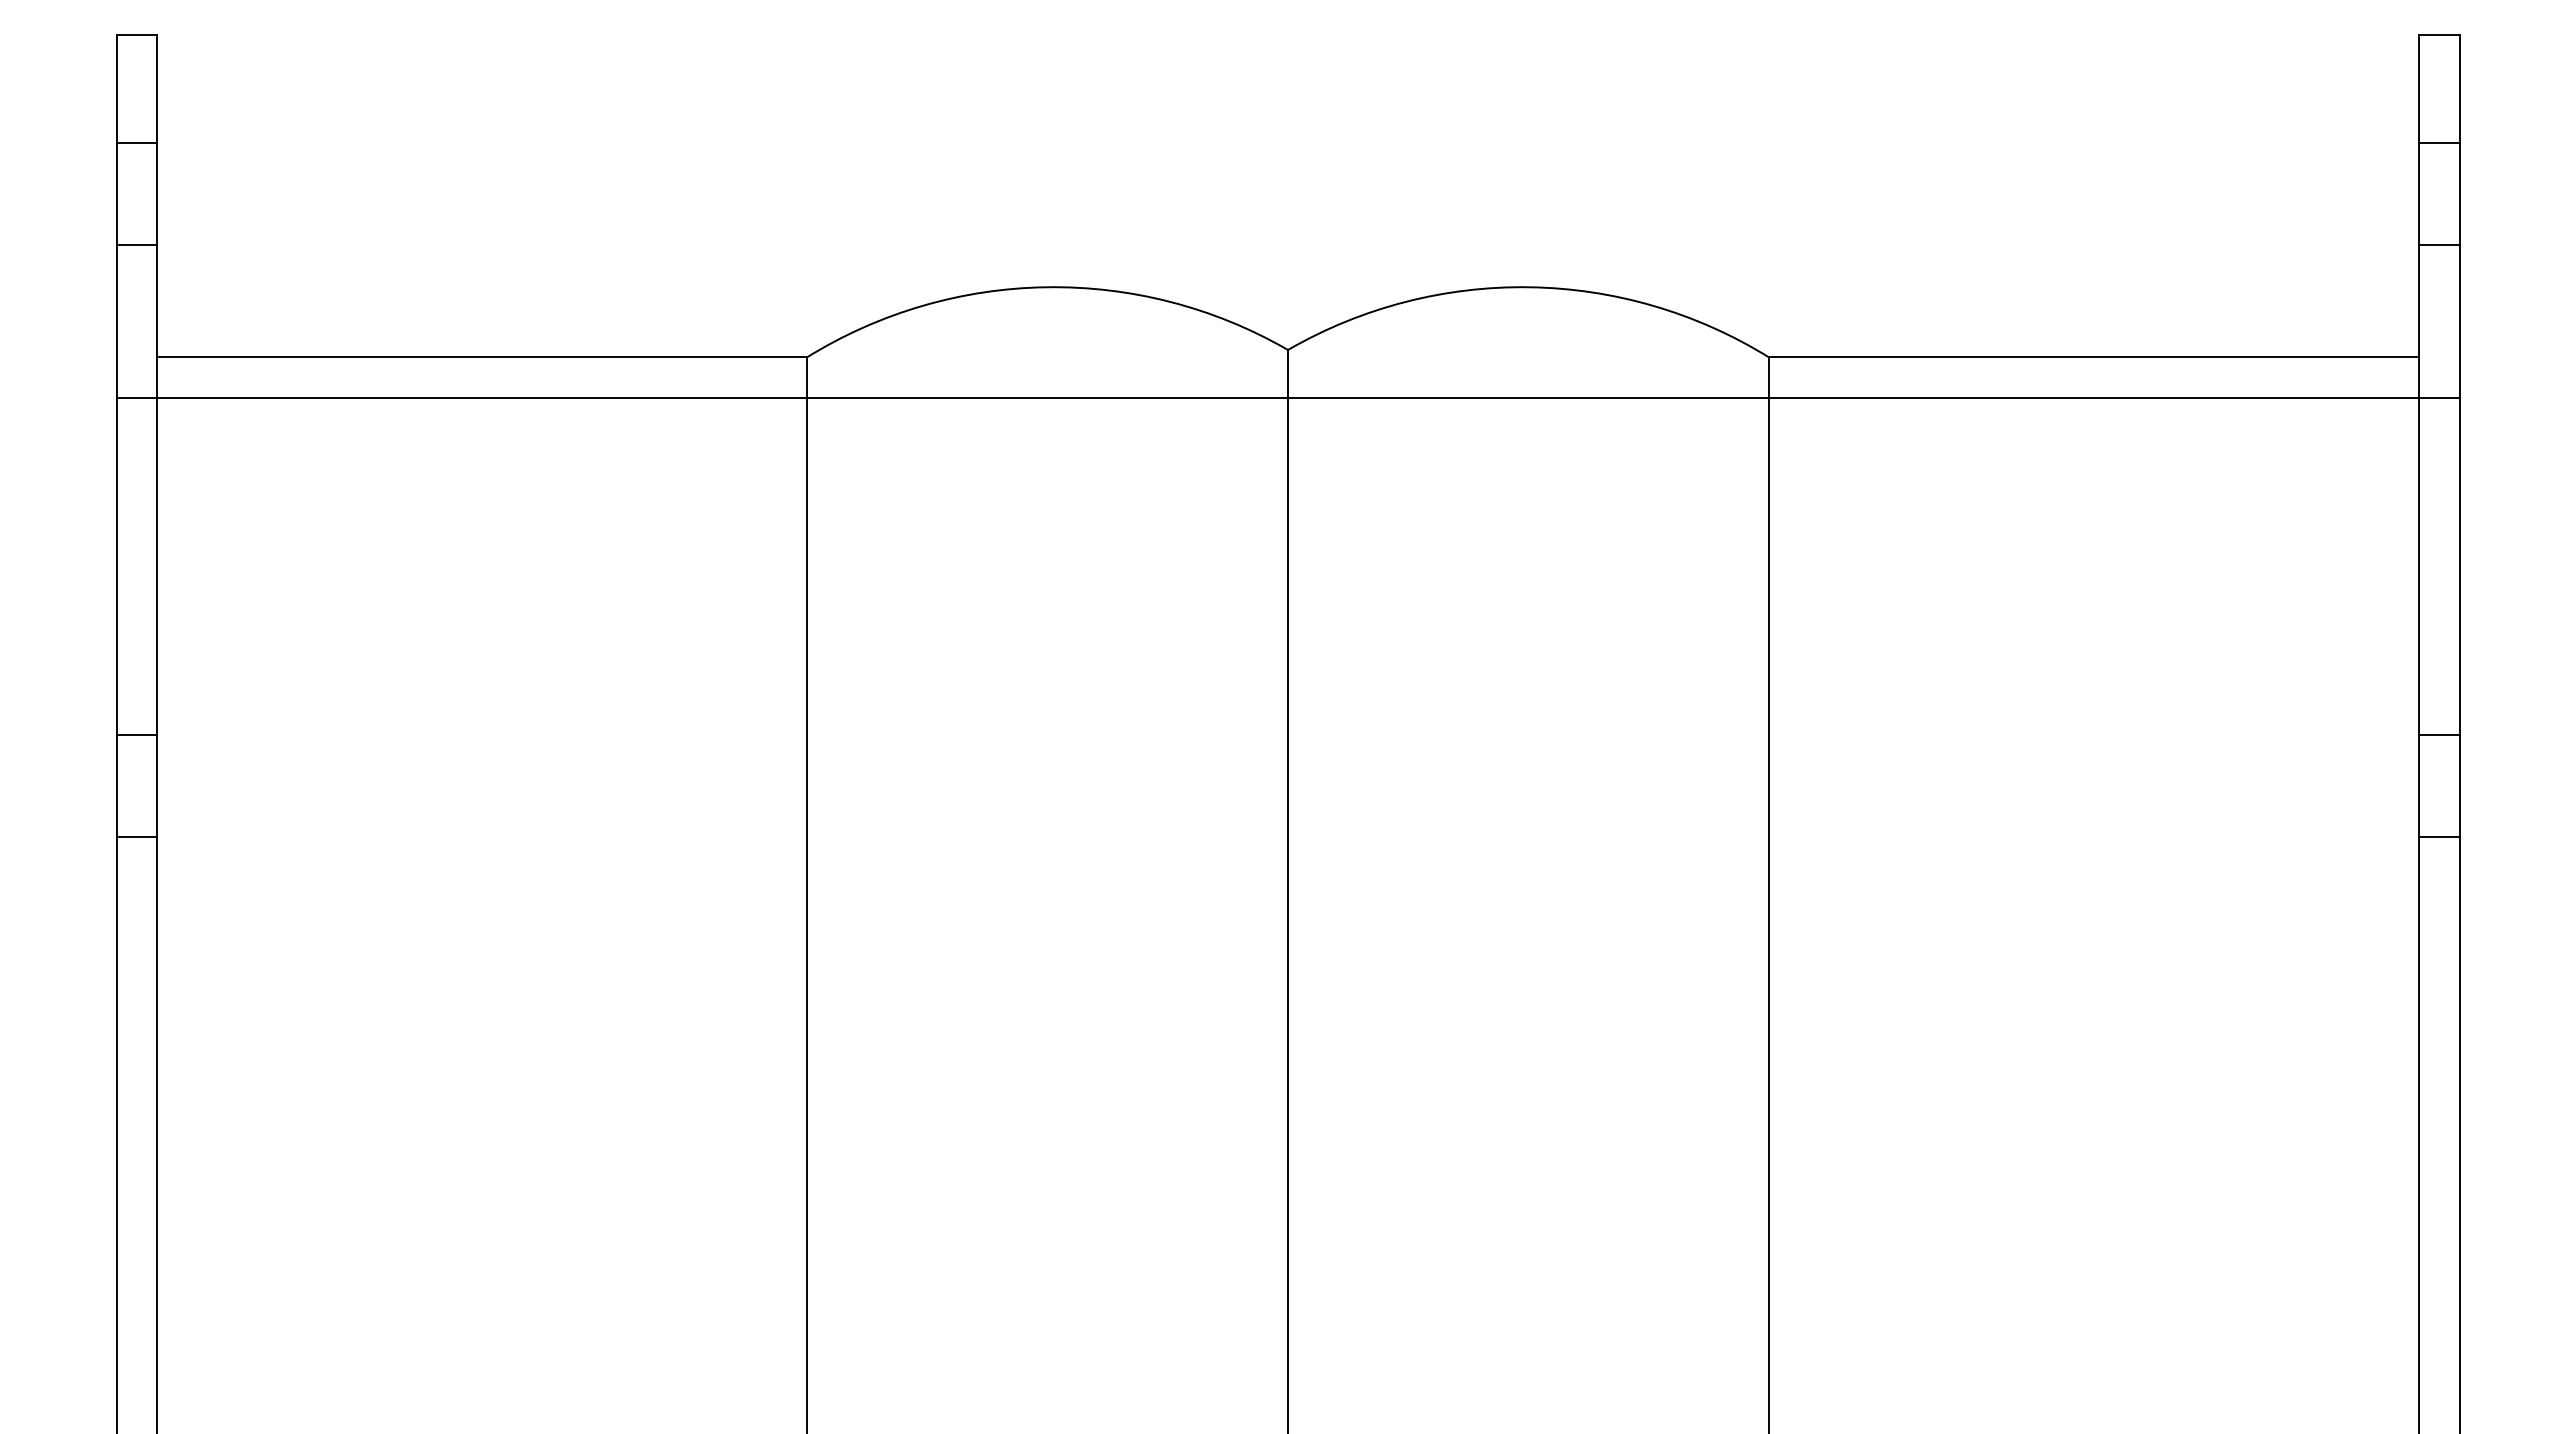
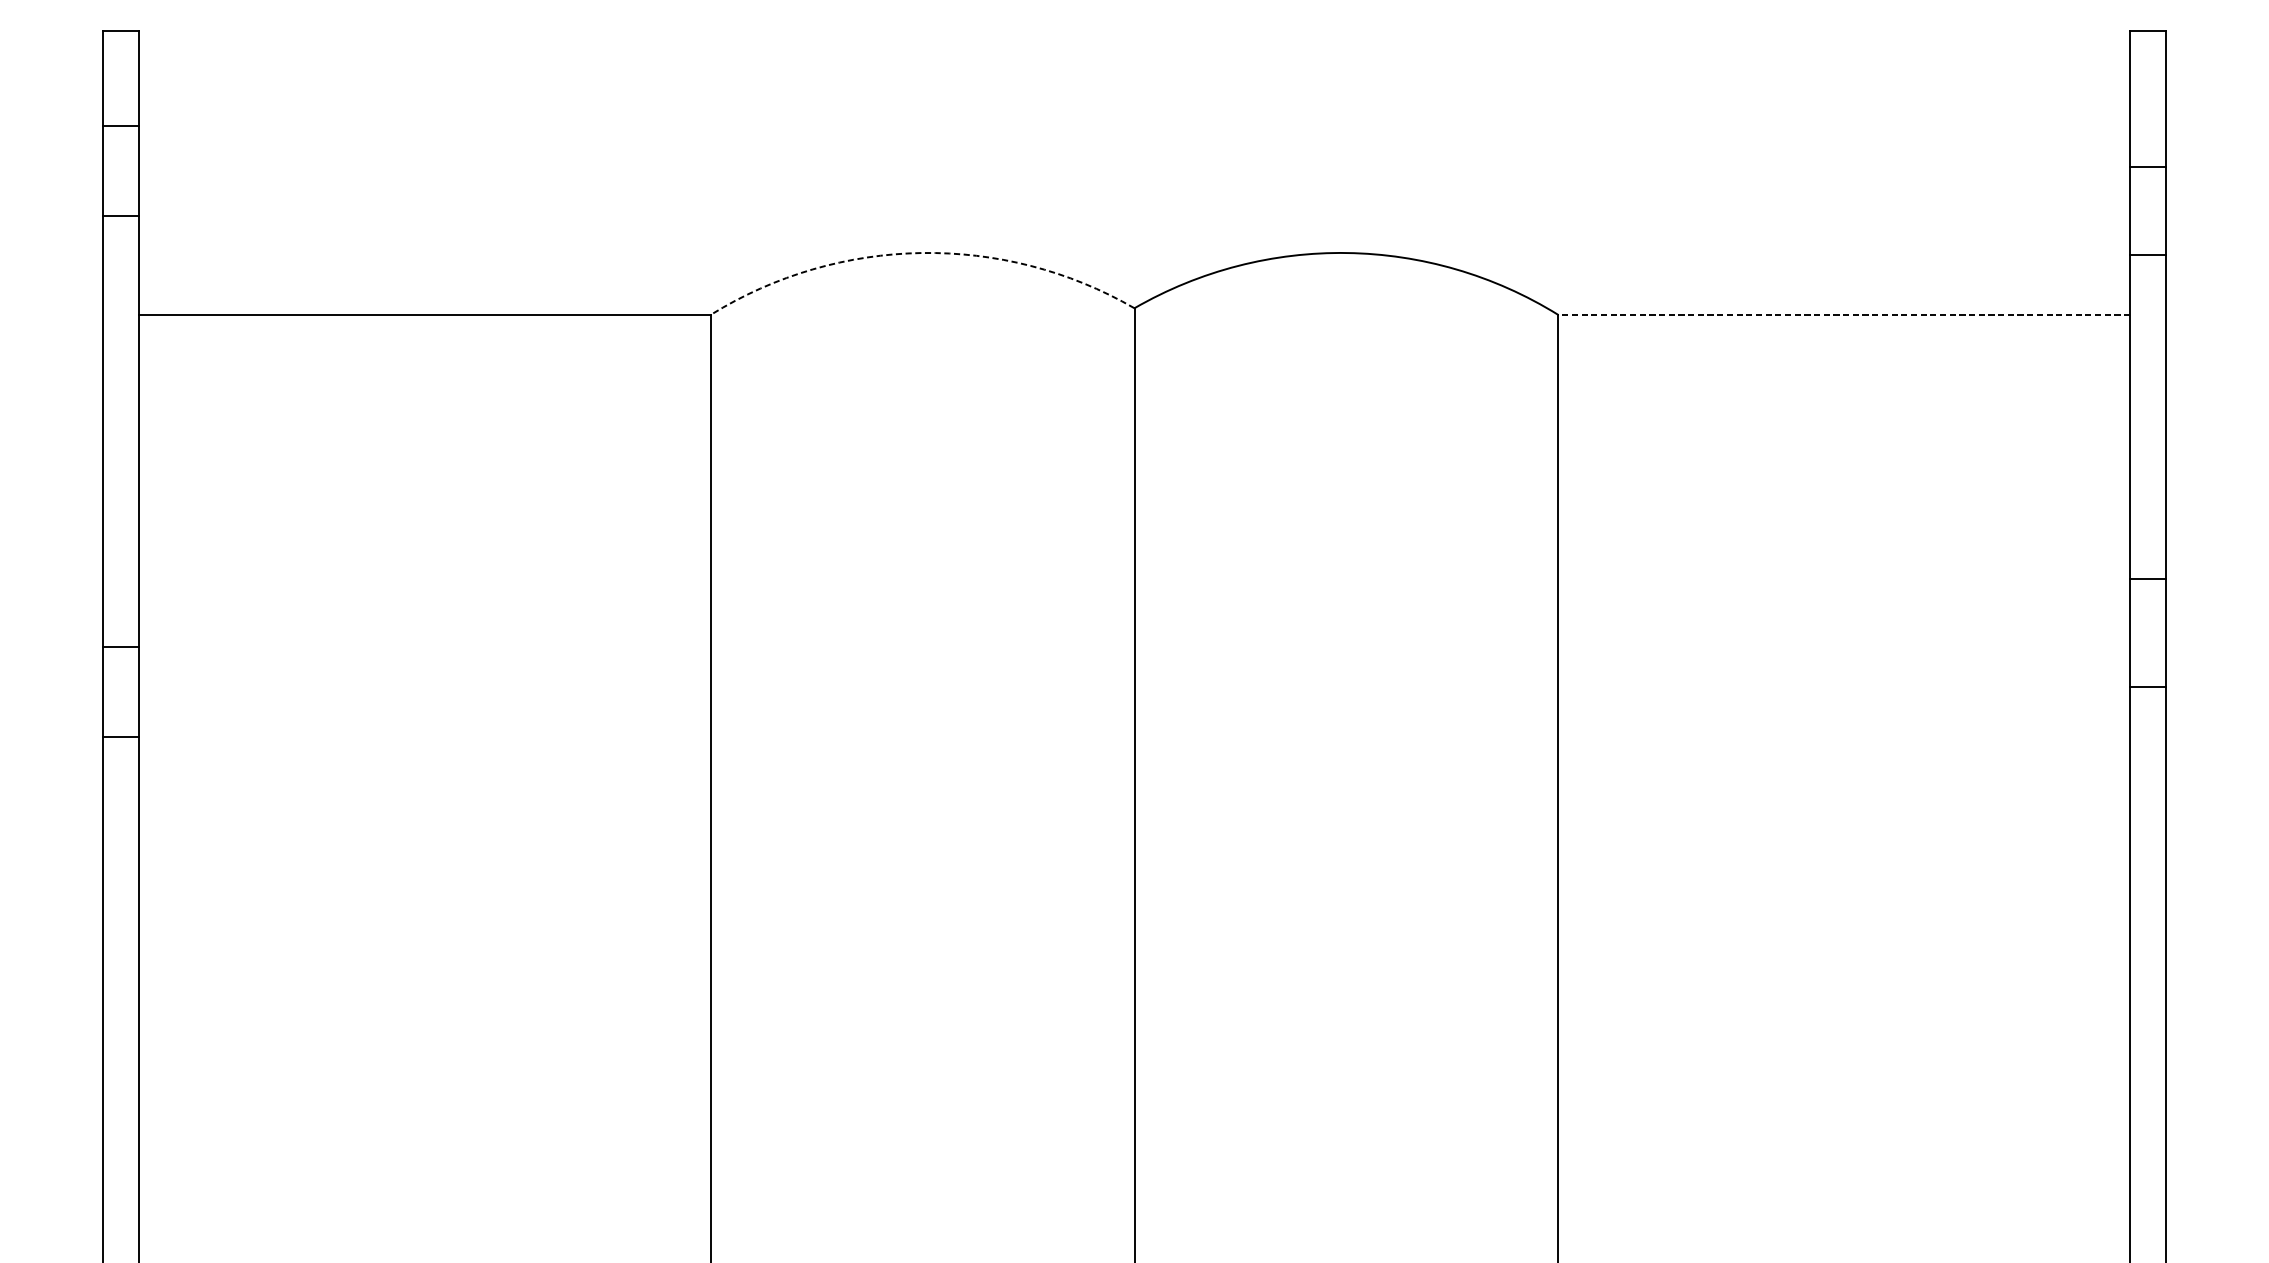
line: (2438, 142) -> (2147, 166), moved
line: (2438, 244) -> (2147, 254), moved
arc: (1046, 287) -> (921, 253), solid -> dashed
line: (2093, 357) -> (1843, 314), solid -> dashed
line: (1287, 398) -> (1134, 350), removed
line: (2438, 734) -> (2147, 579), moved
line: (2438, 836) -> (2147, 686), moved

